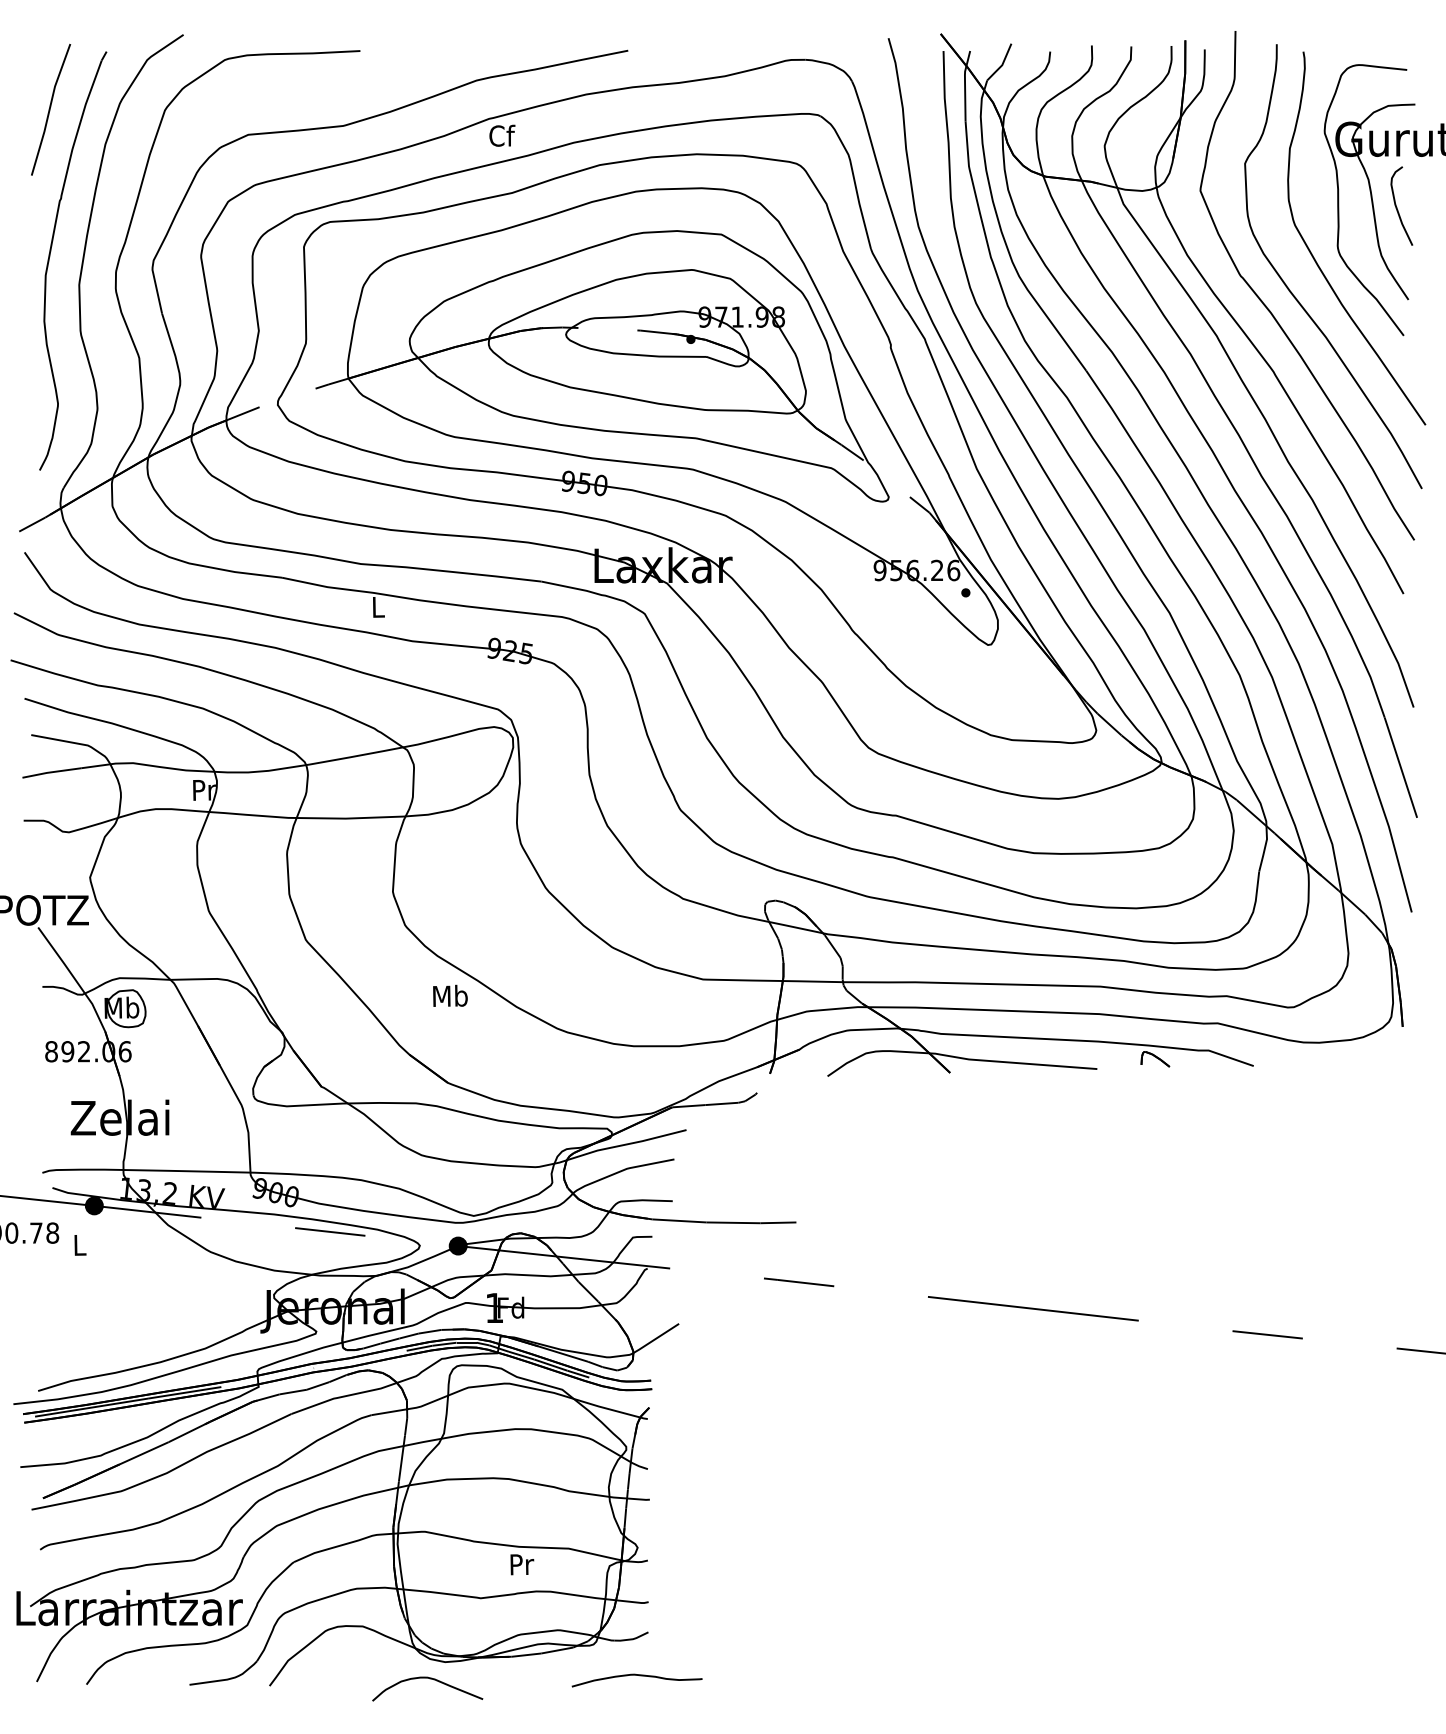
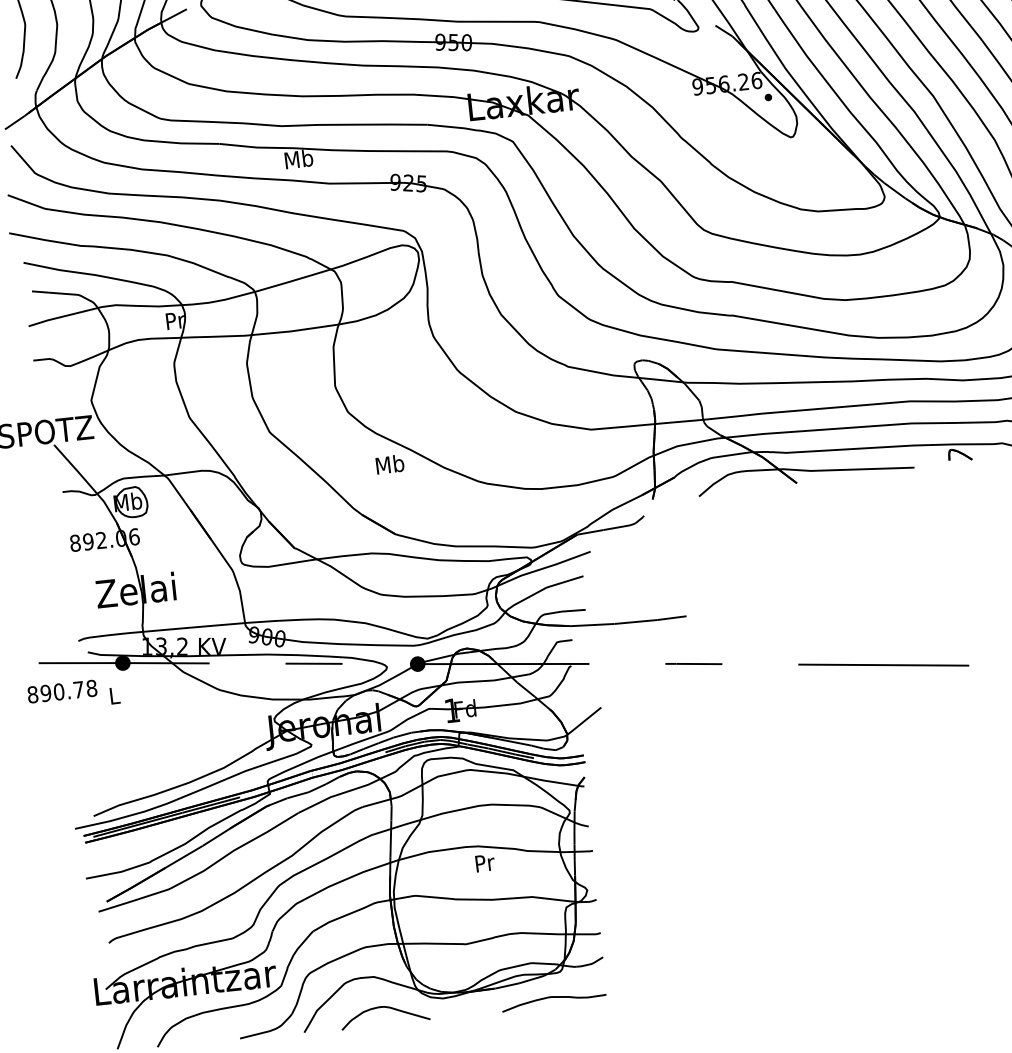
text: (377, 606) -> (298, 158), L -> Mb
text: (522, 1564) -> (485, 863), moved
curve: (636, 1675) -> (553, 997), moved
curve: (429, 1679) -> (385, 1008), moved

